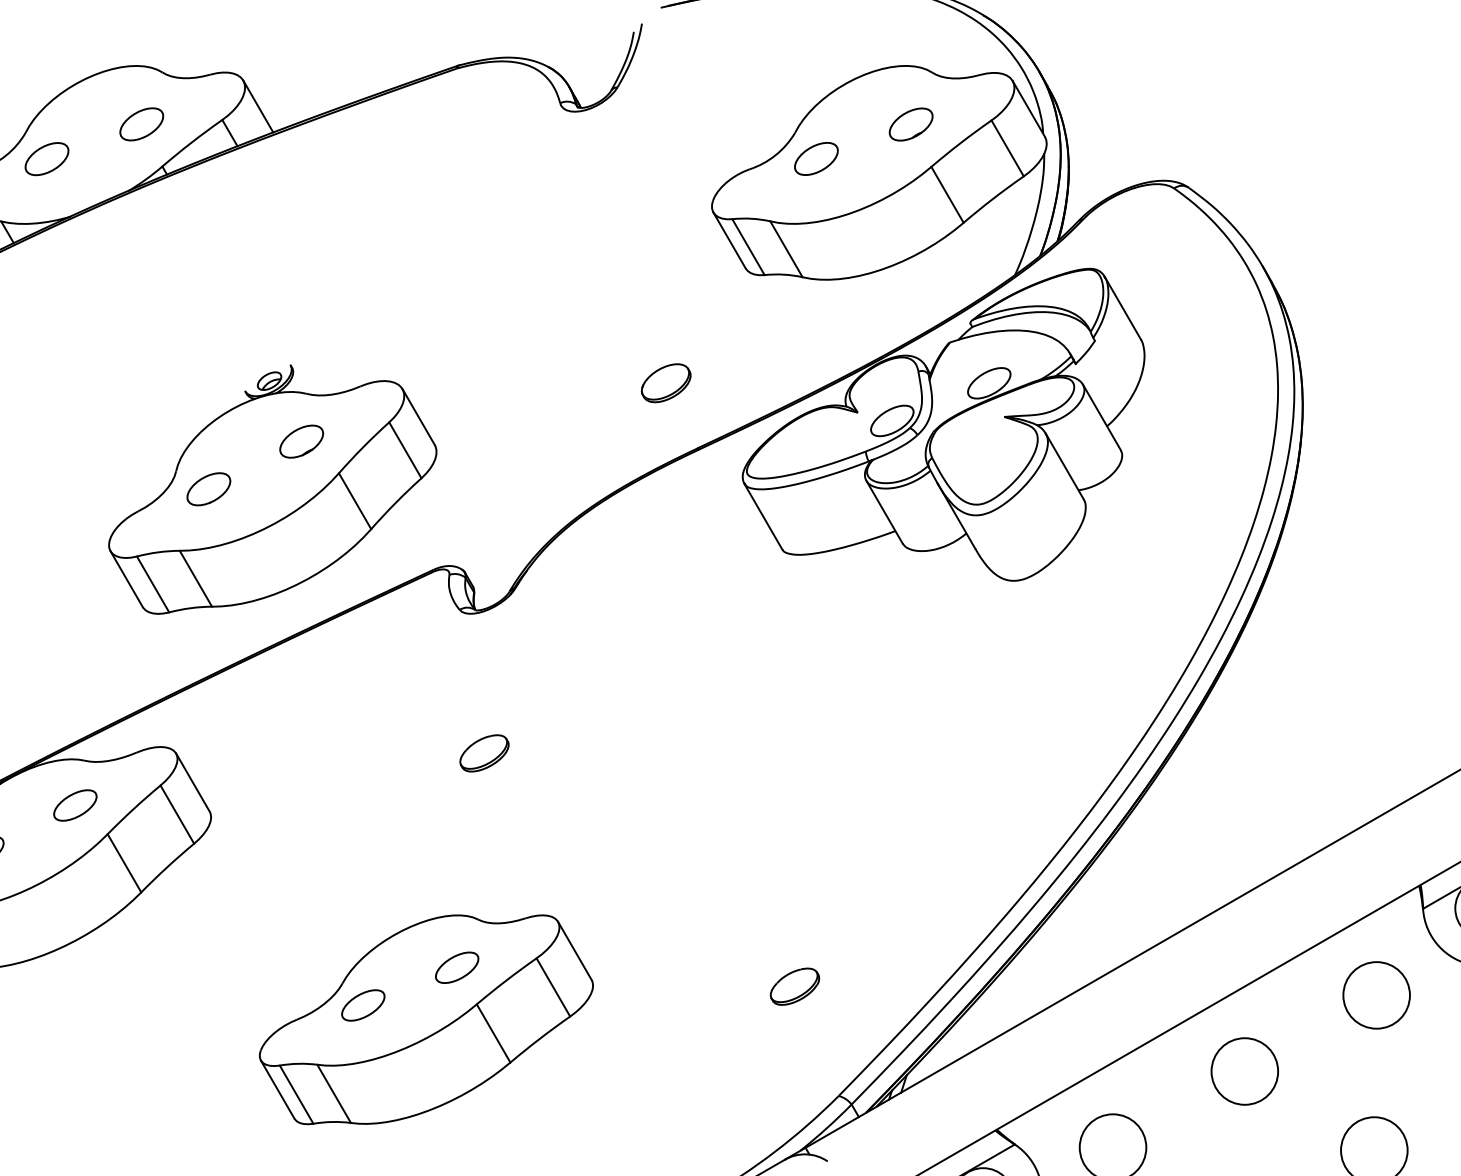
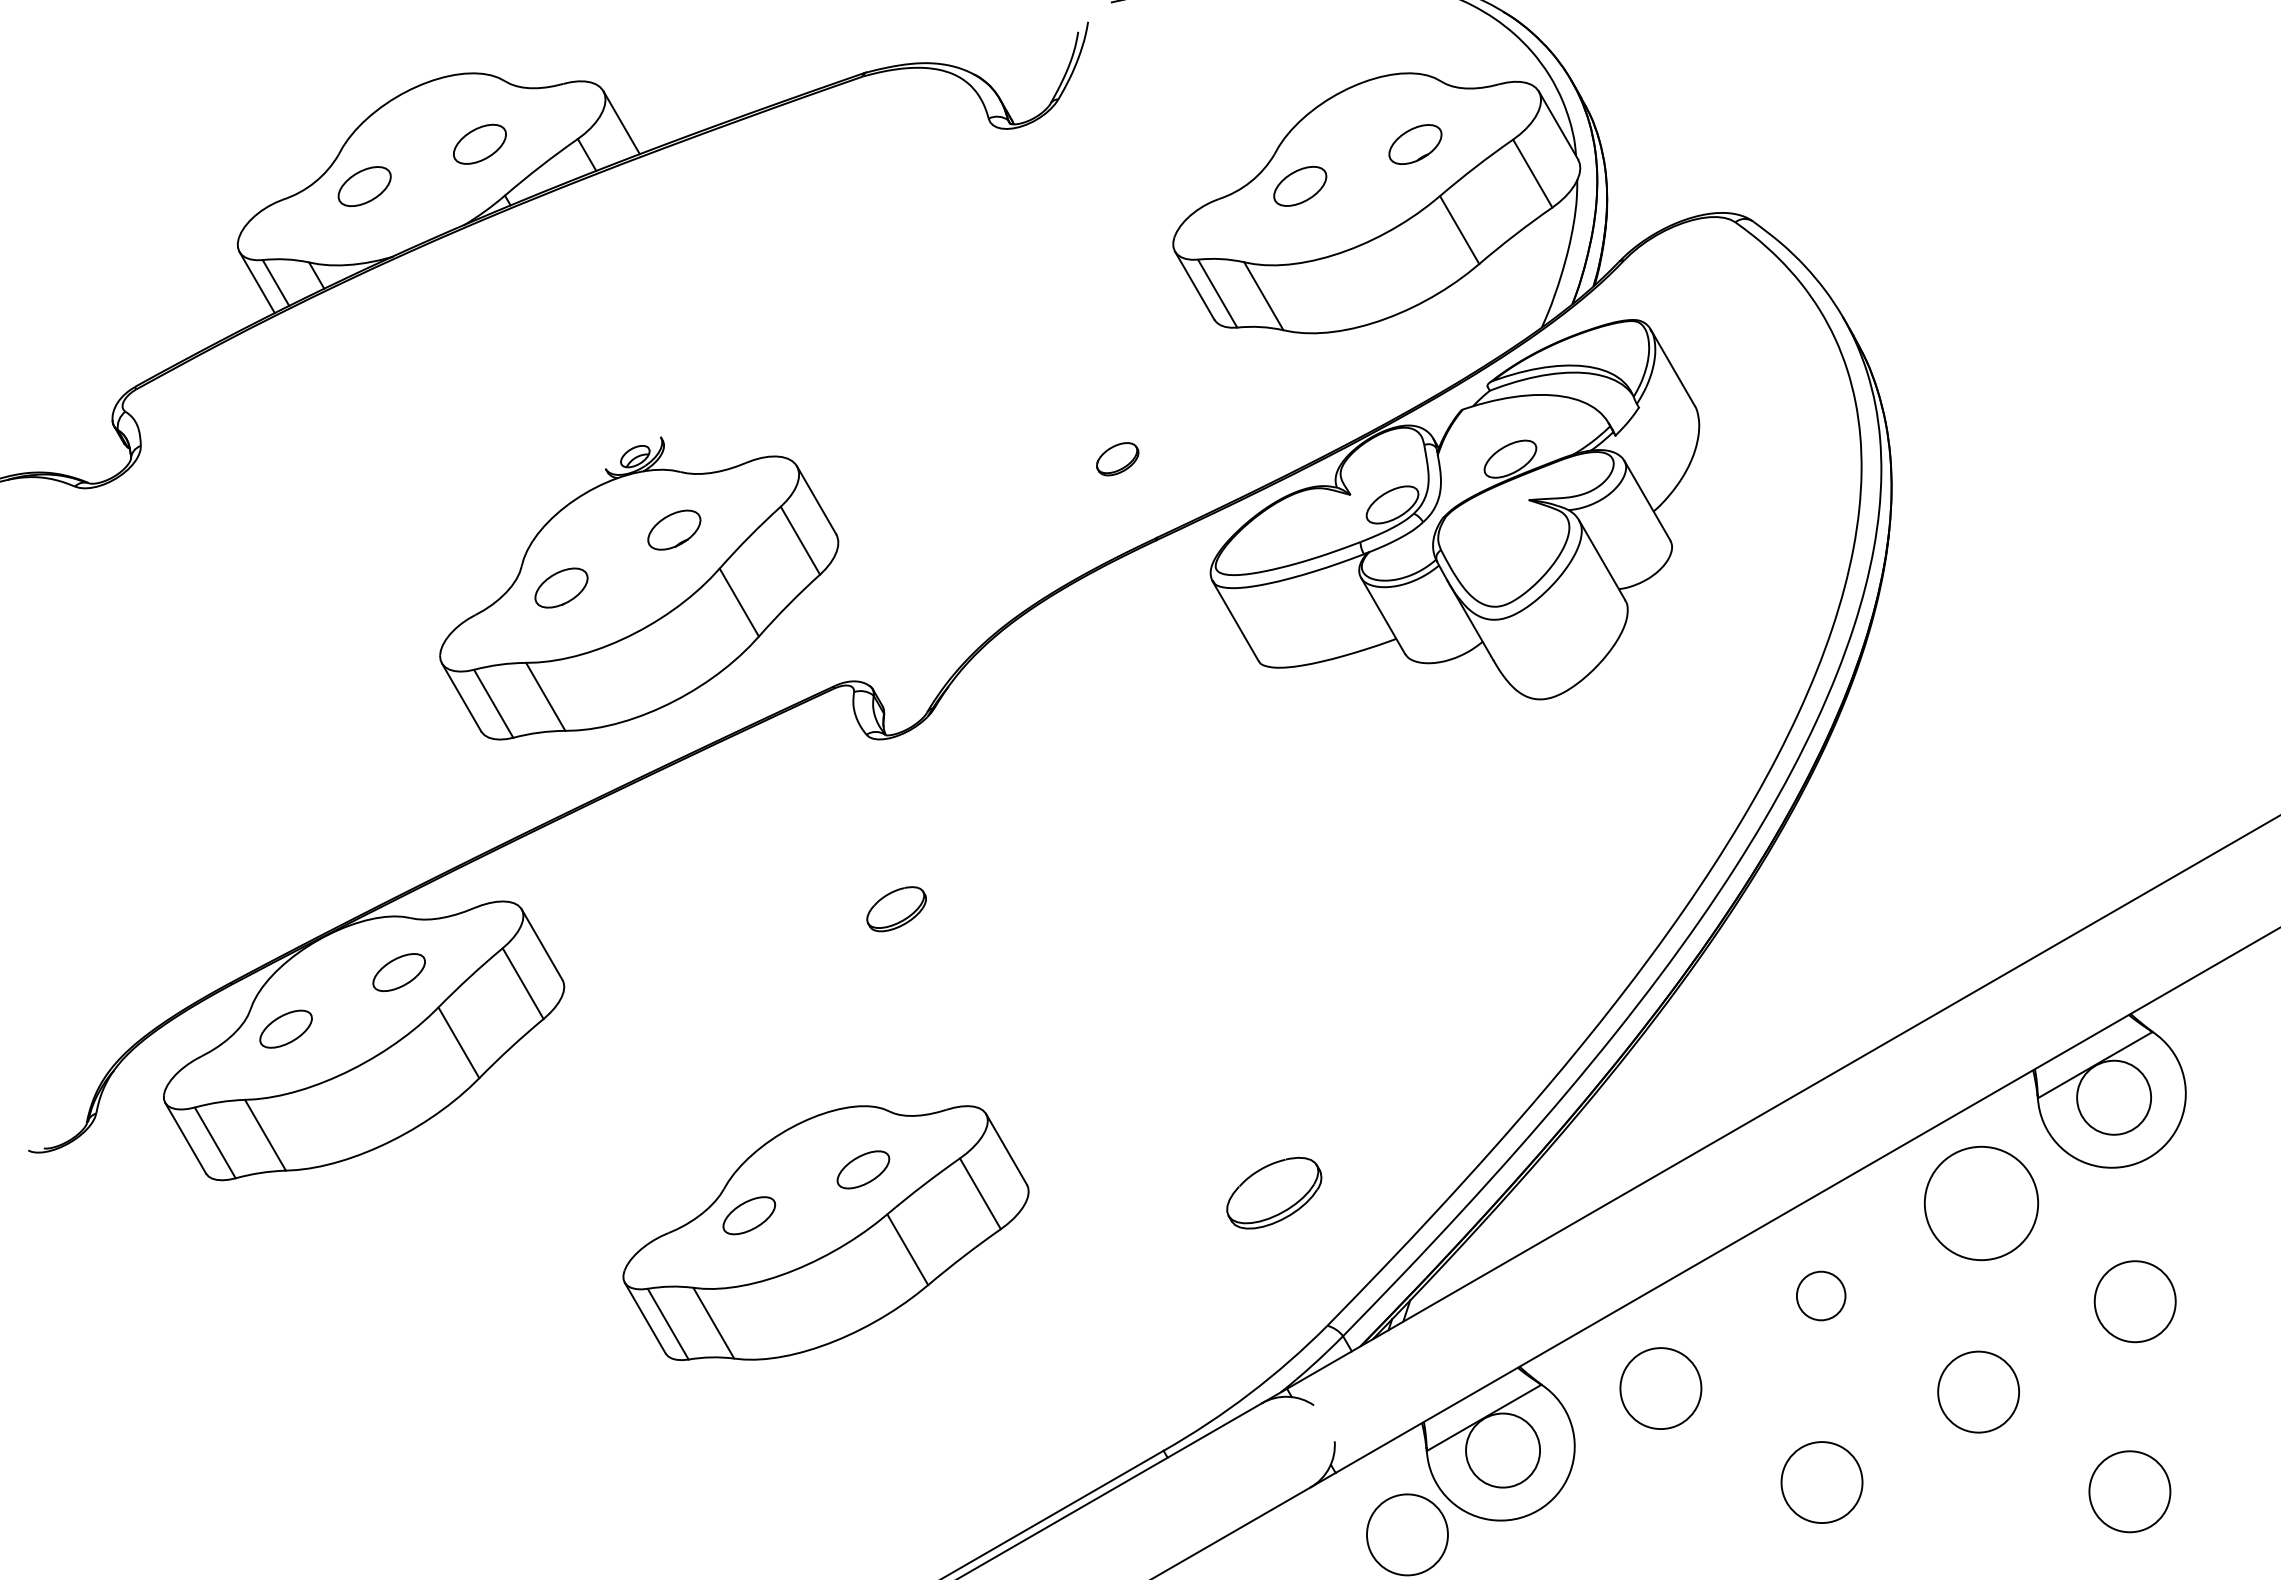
part: (666, 383) -> (1117, 459), size x0.7
part: (794, 986) -> (1273, 1192), size x1.6
circle: (1376, 995) -> (1981, 1203), size x1.4
circle: (1244, 1071) -> (1820, 1295), size x0.6

